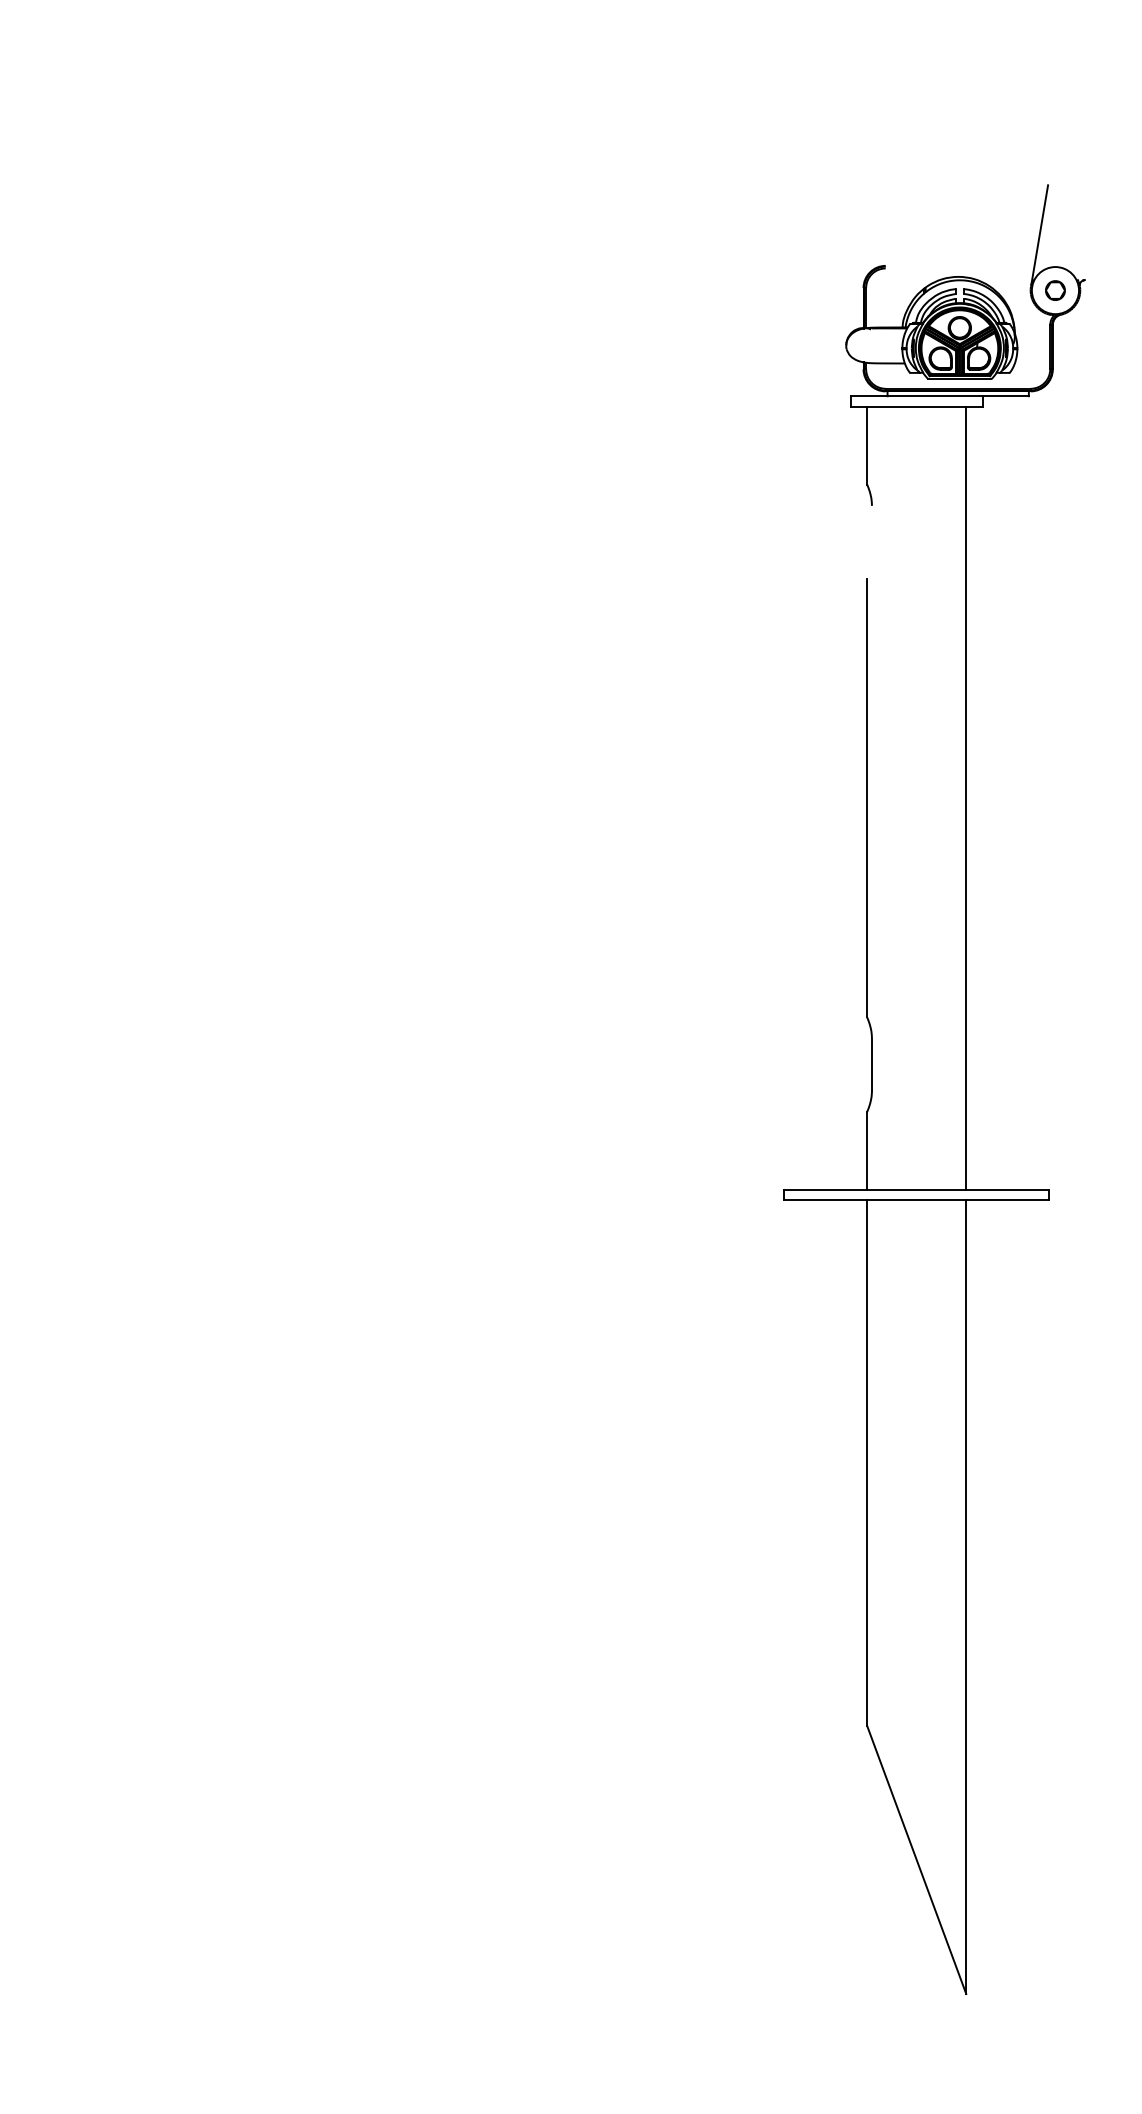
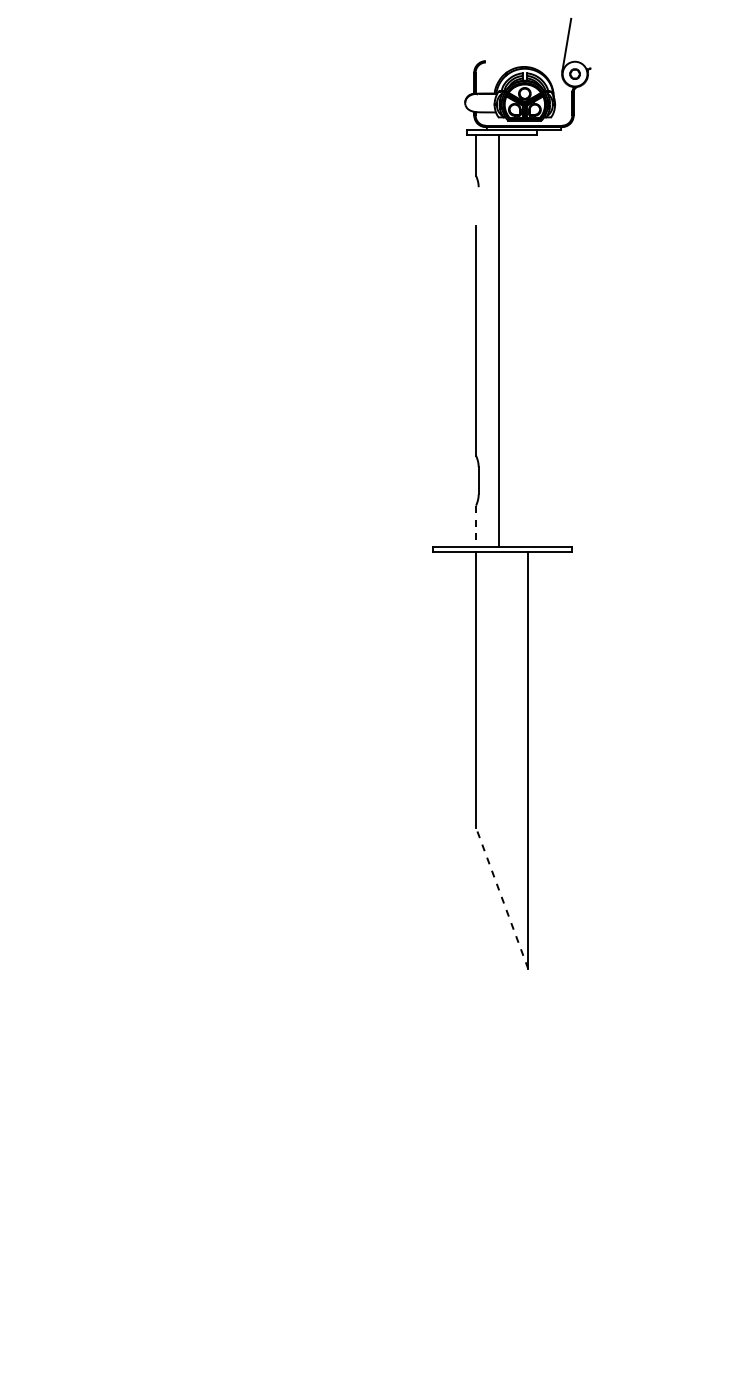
line: (966, 797) -> (499, 340), moved
line: (867, 1151) -> (476, 526), solid -> dashed
line: (915, 1858) -> (501, 897), solid -> dashed

